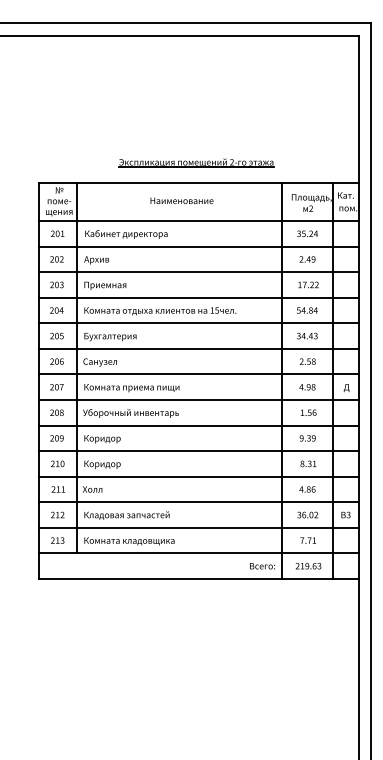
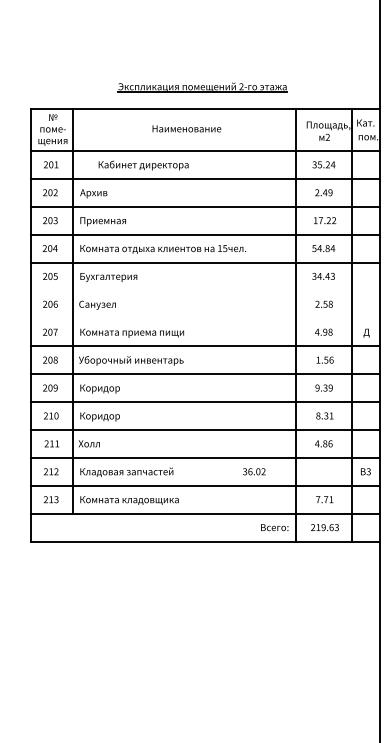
text: (126, 234) -> (143, 165), moved
line: (198, 348) -> (204, 289), removed
line: (198, 374) -> (204, 318), removed
text: (307, 514) -> (254, 471), moved

